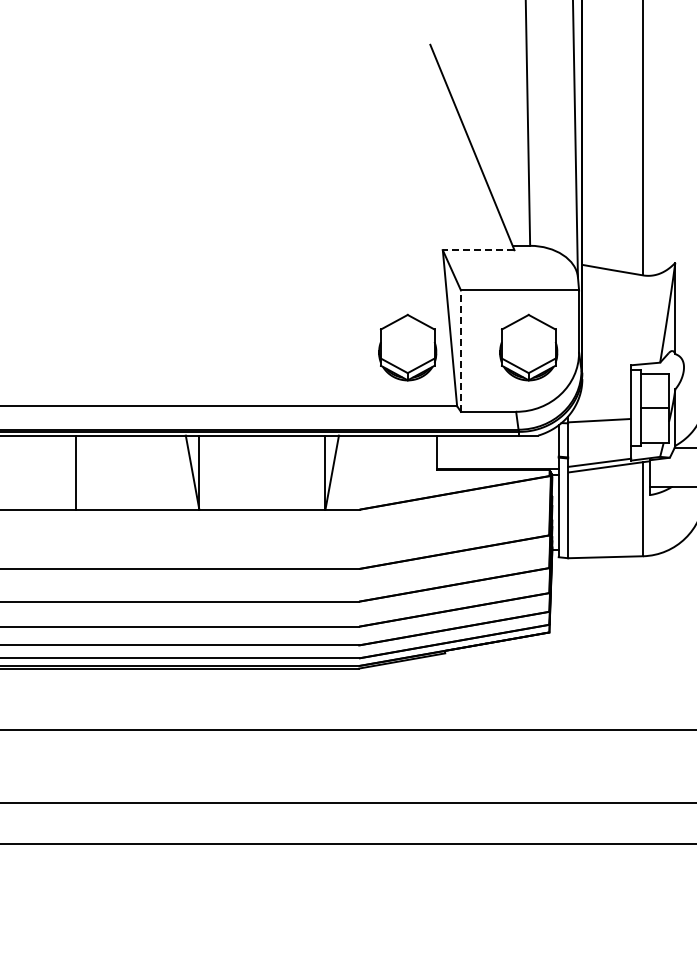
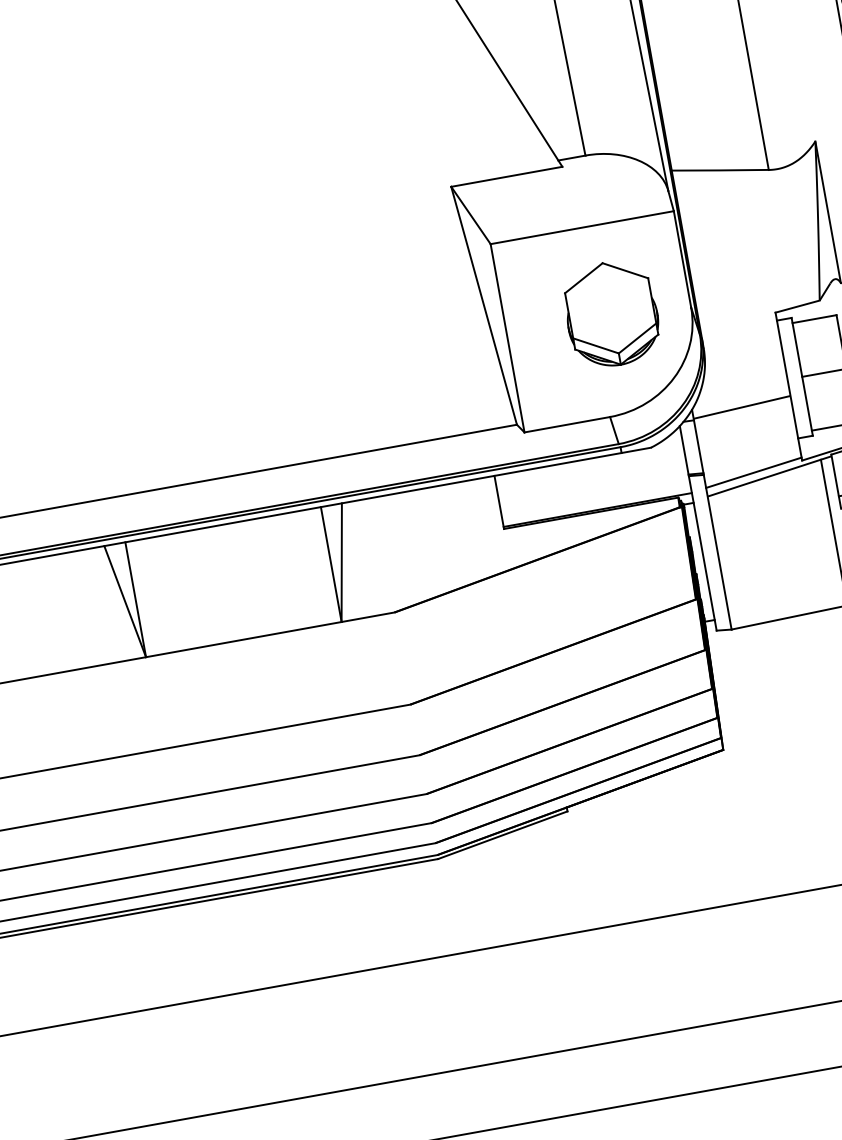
line: (478, 250) -> (506, 177), dashed -> solid
part: (407, 347) -> (423, 347), removed
line: (461, 351) -> (508, 338), dashed -> solid

